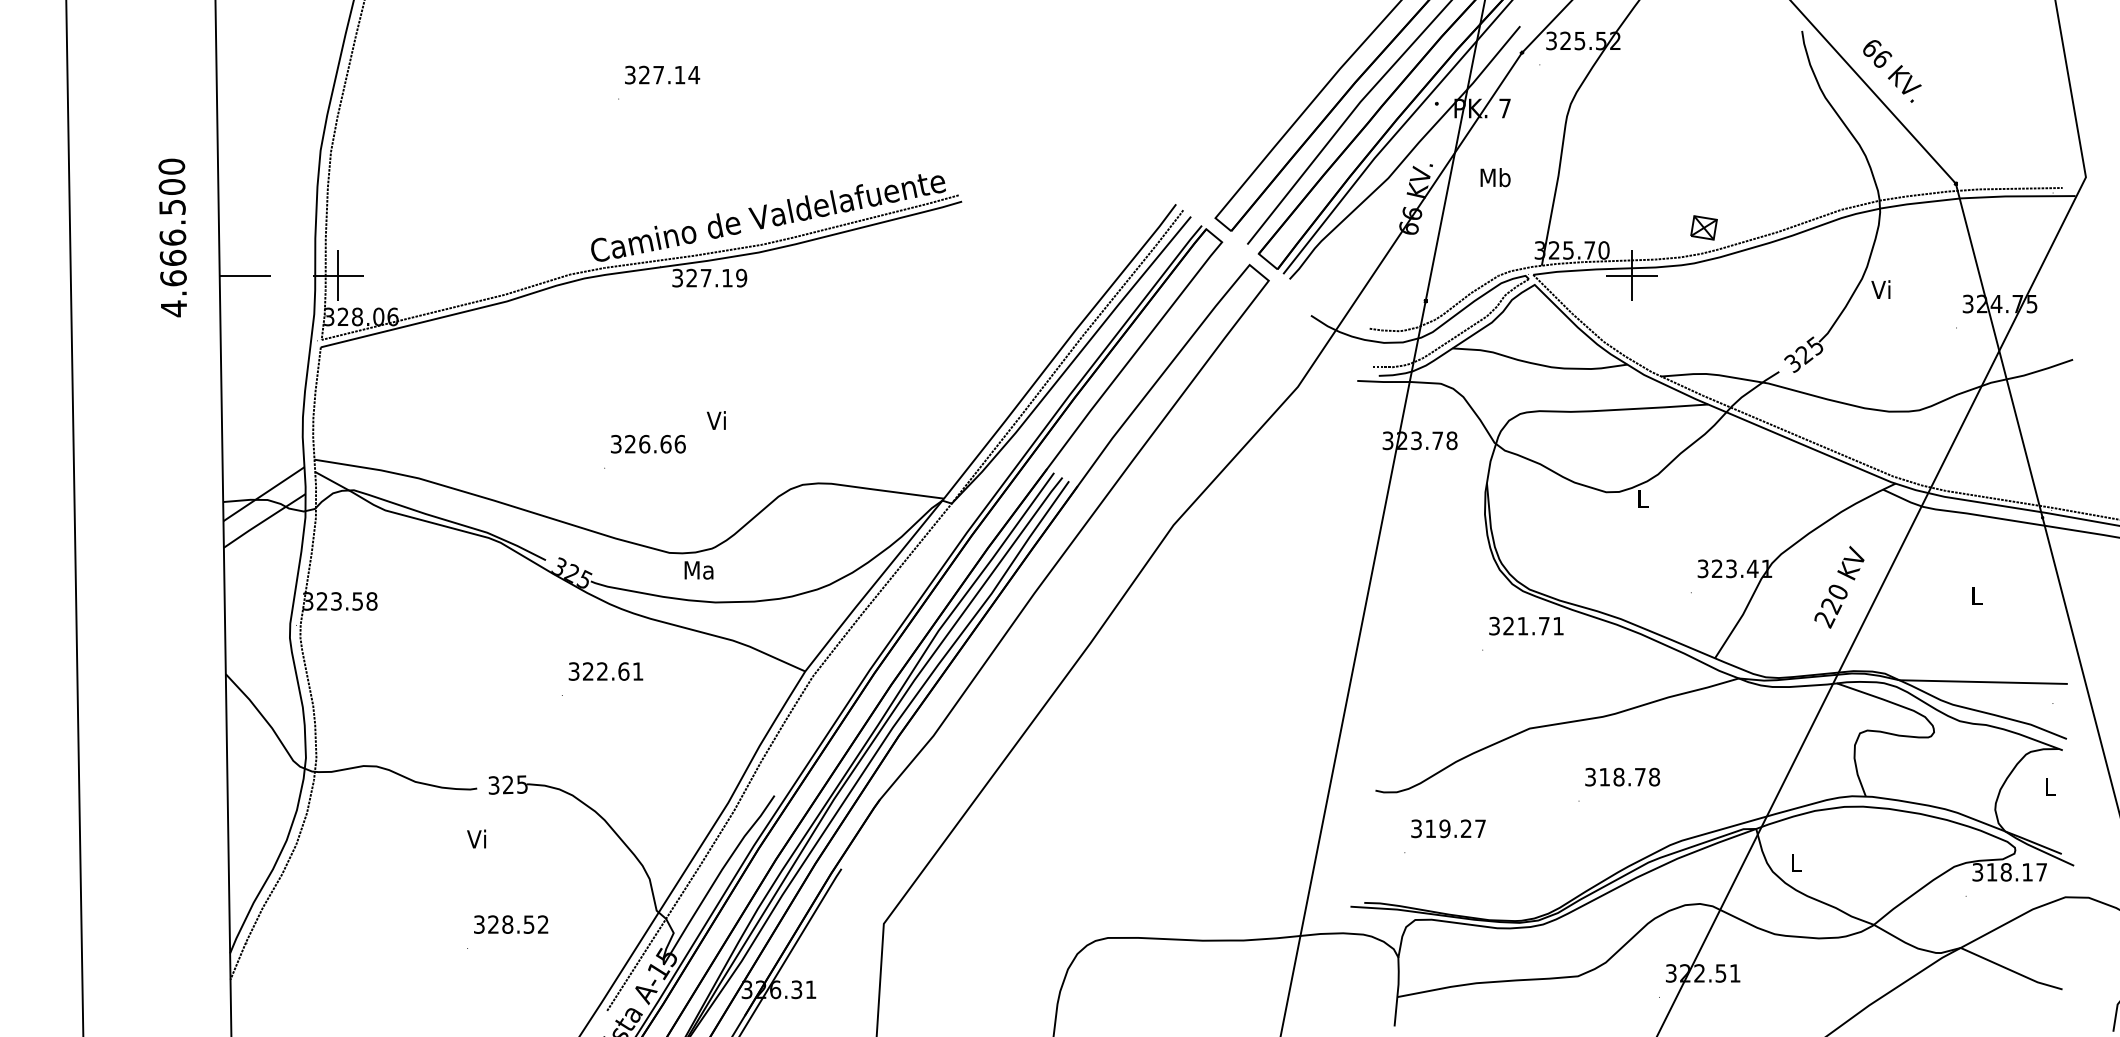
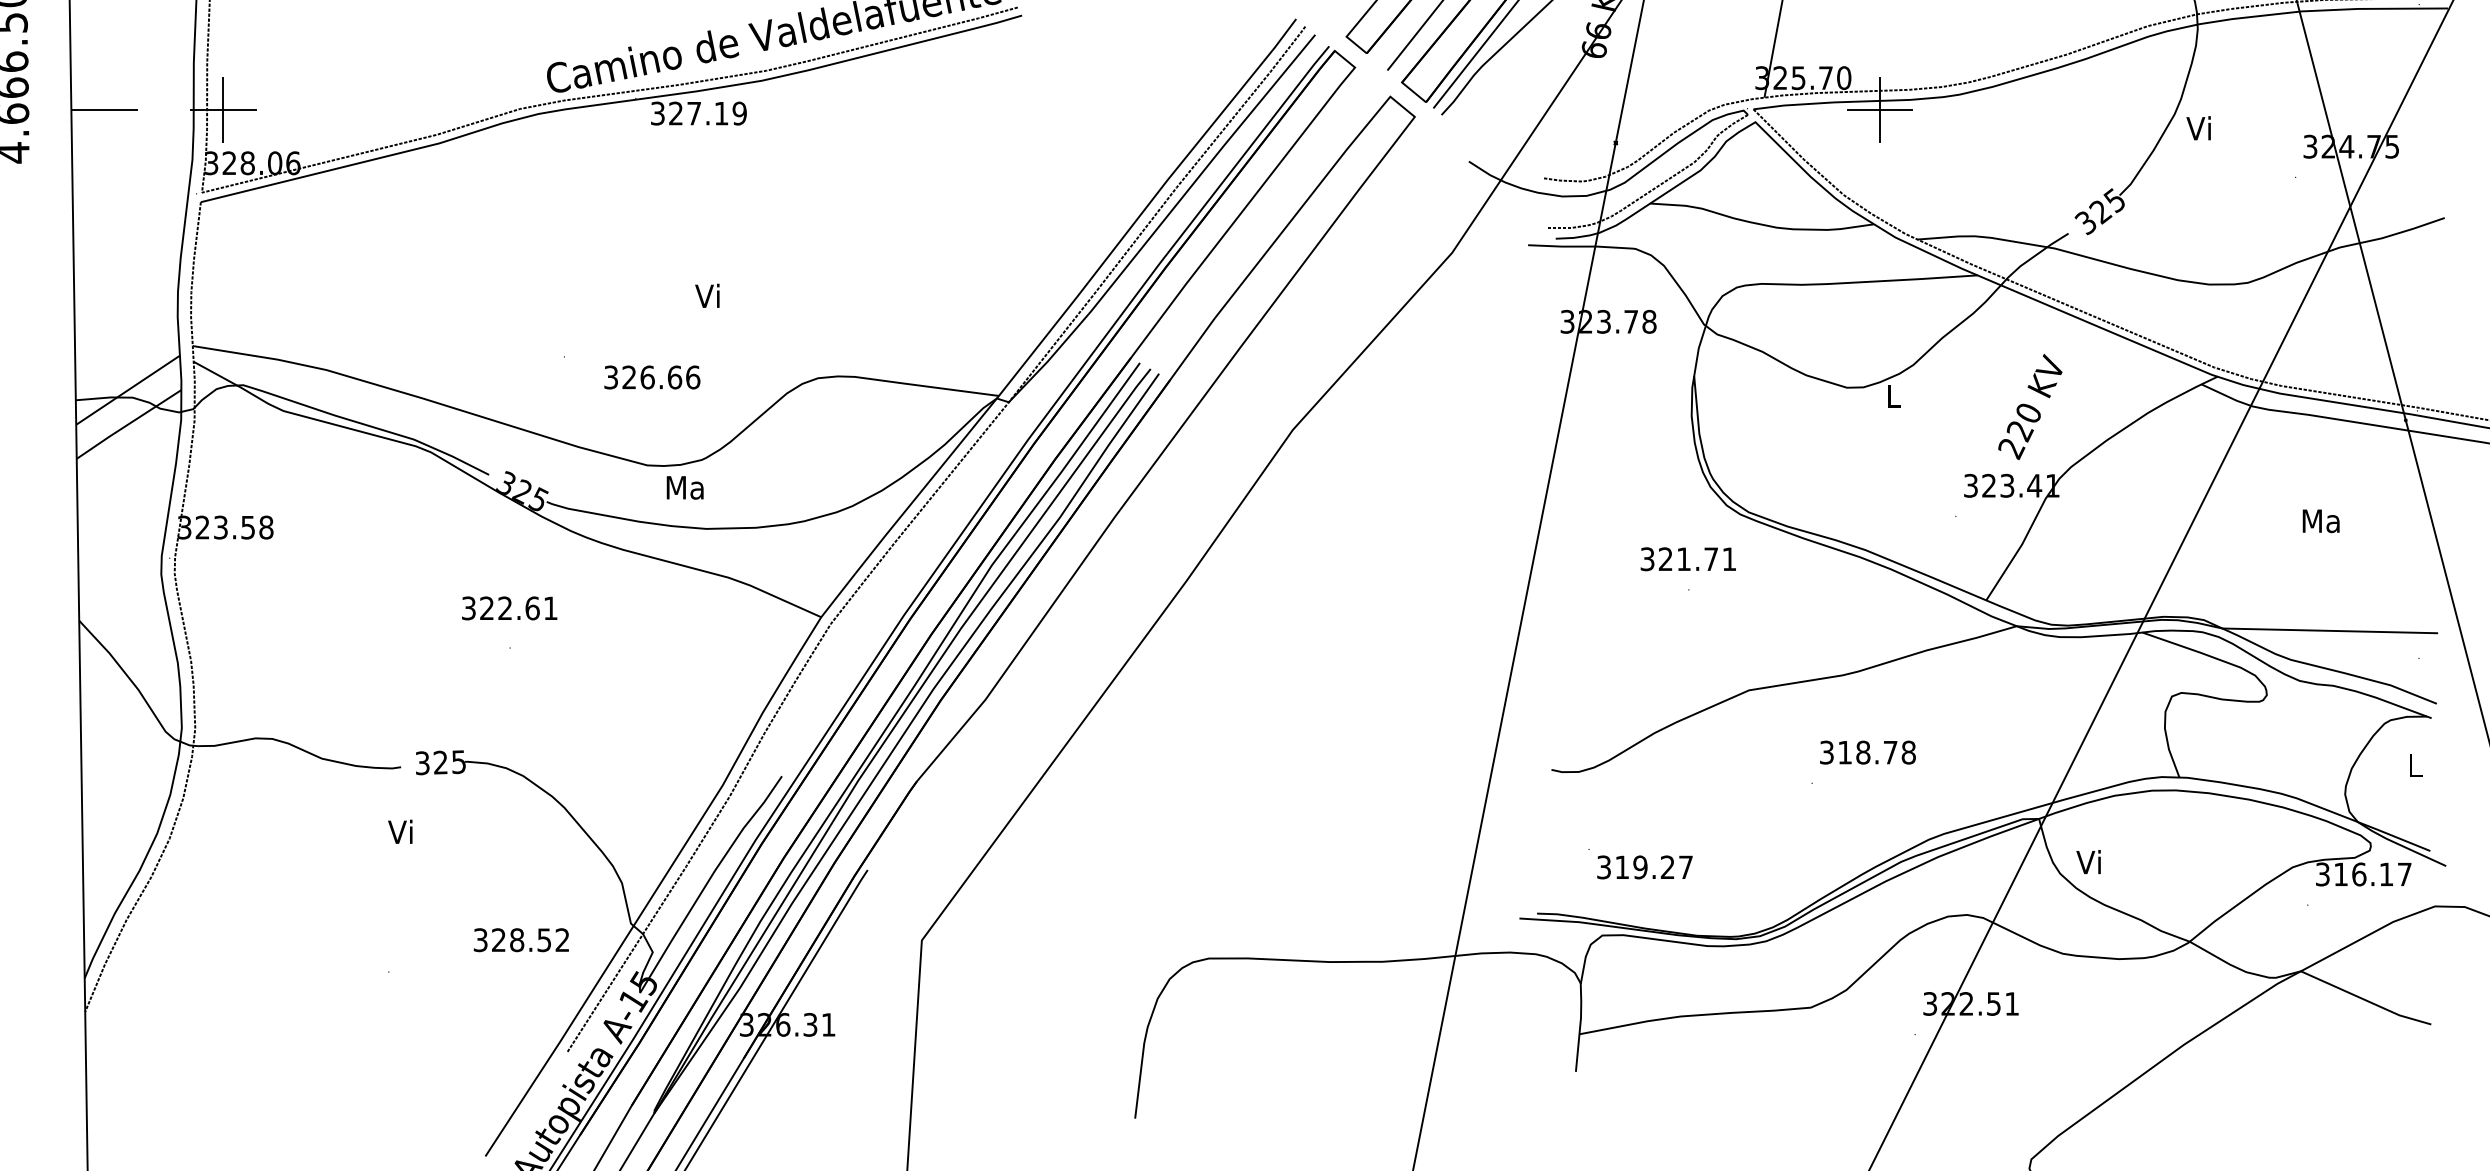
part: (1703, 227) -> (1971, 48), removed
text: (648, 444) -> (652, 377), moved
text: (1839, 586) -> (2030, 405), moved
text: (1976, 596) -> (2321, 521), L -> Ma
text: (1526, 625) -> (1688, 558), moved
text: (605, 671) -> (509, 608), moved
text: (1448, 828) -> (1644, 867), moved
text: (1794, 862) -> (2088, 861), L -> Vi
text: (2005, 872) -> (2358, 874), 318.17 -> 316.17
text: (511, 924) -> (521, 940), moved

